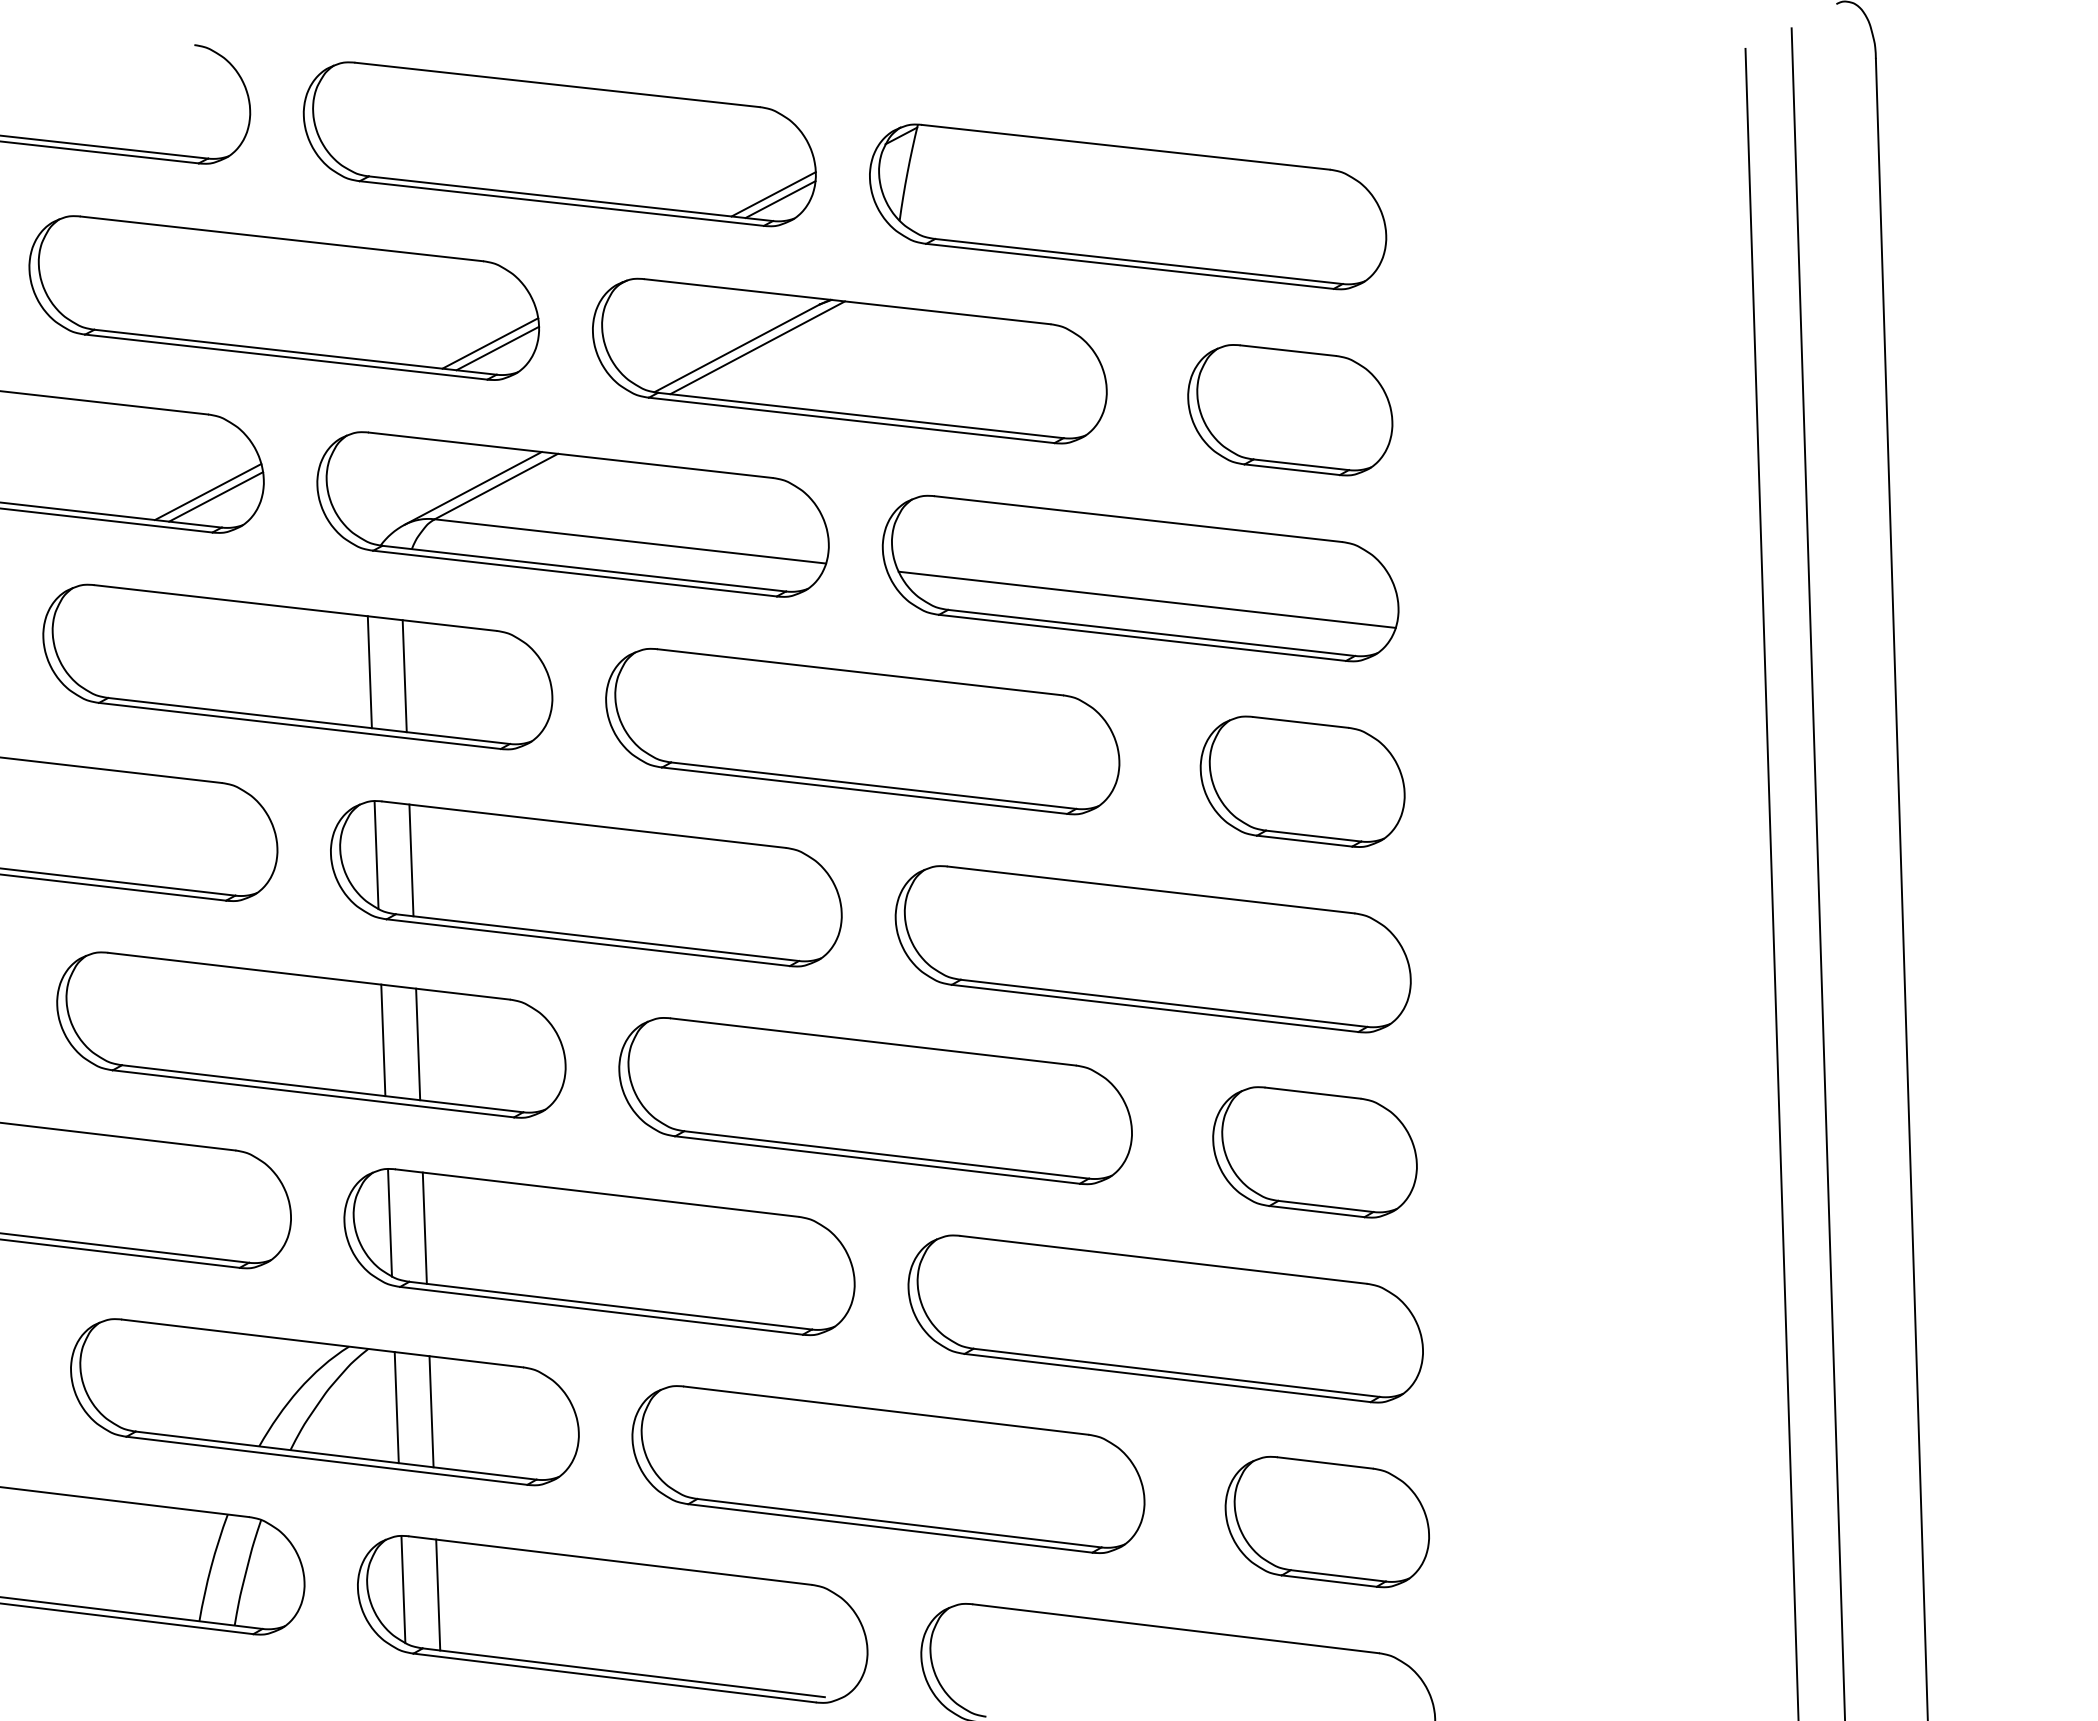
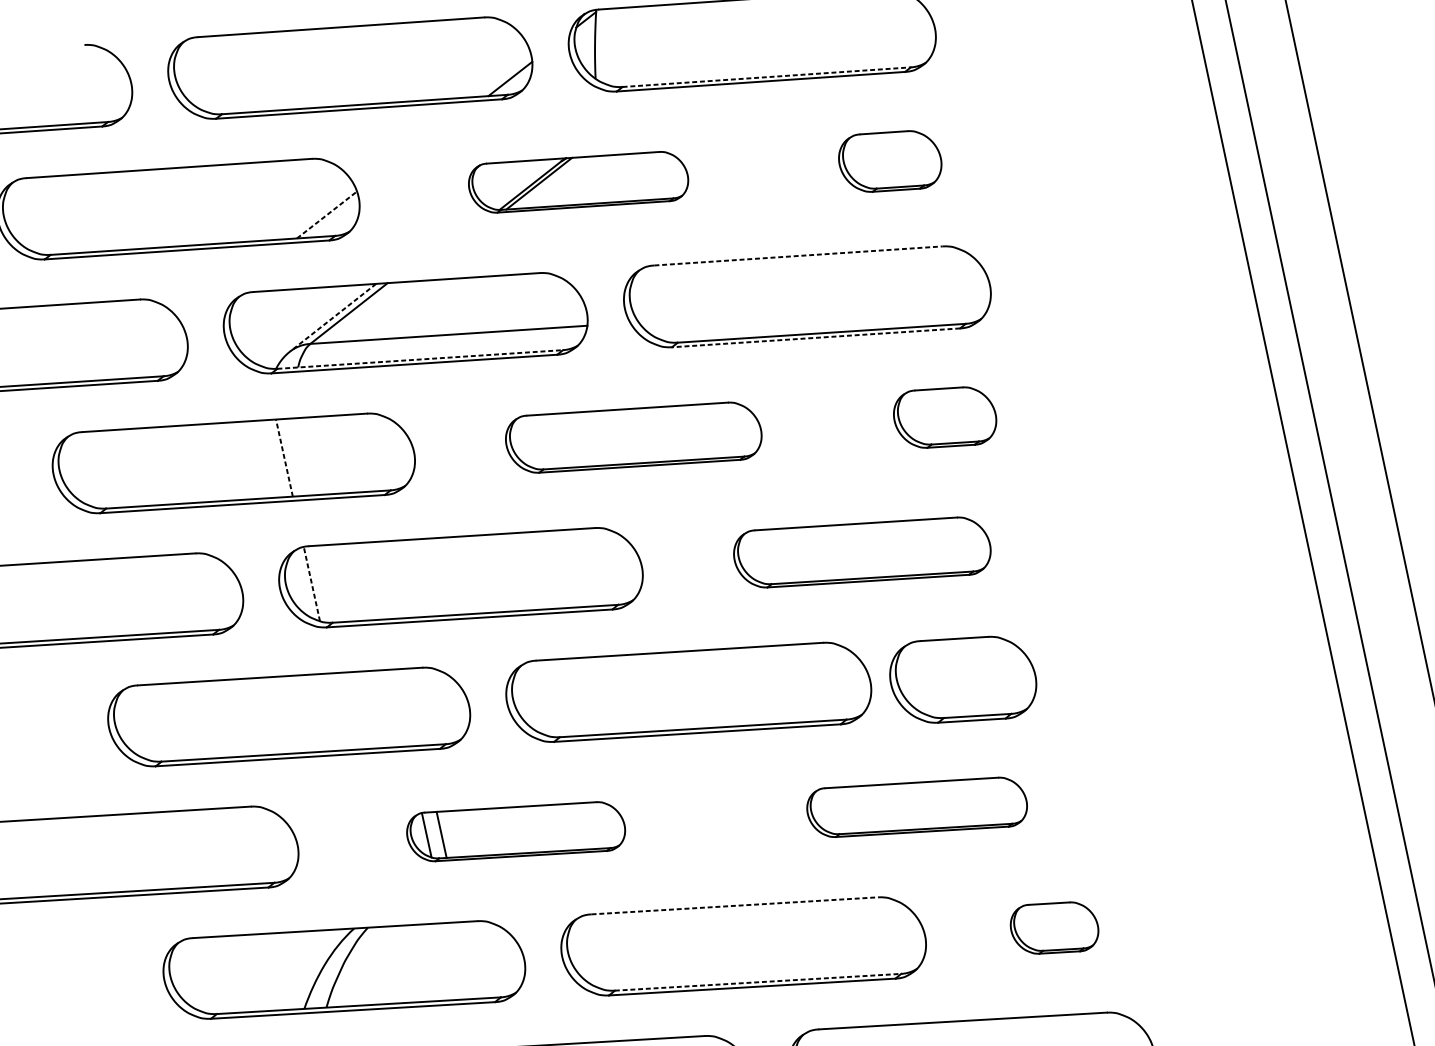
line: (773, 194) -> (504, 76), removed
line: (1139, 261) -> (767, 77), solid -> dashed
line: (490, 343) -> (327, 215), solid -> dashed
line: (497, 348) -> (332, 217), removed
part: (849, 360) -> (578, 182), size x0.6
part: (1290, 410) -> (890, 161), size x0.7
line: (473, 488) -> (333, 317), solid -> dashed
line: (207, 492) -> (149, 353), removed
line: (216, 496) -> (156, 355), removed
line: (1138, 519) -> (798, 256), solid -> dashed
line: (584, 568) -> (420, 359), solid -> dashed
line: (1146, 599) -> (814, 310), removed
line: (1142, 637) -> (816, 337), solid -> dashed
line: (369, 672) -> (284, 458), solid -> dashed
line: (404, 676) -> (309, 456), removed
part: (862, 731) -> (633, 437), size x0.7
part: (1302, 781) -> (945, 417), size x0.7
line: (376, 855) -> (311, 584), solid -> dashed
line: (411, 860) -> (336, 583), removed
part: (1152, 949) -> (861, 552), size x0.7
line: (383, 1040) -> (339, 711), removed
line: (418, 1044) -> (364, 710), removed
part: (1314, 1152) -> (962, 679), moved
part: (599, 1252) -> (516, 831), size x0.6
part: (1165, 1318) -> (917, 807), size x0.6
line: (396, 1407) -> (394, 964), removed
line: (886, 1410) -> (734, 905), solid -> dashed
line: (431, 1411) -> (419, 963), removed
part: (1326, 1521) -> (1054, 927), size x0.6
line: (899, 1523) -> (758, 982), solid -> dashed

